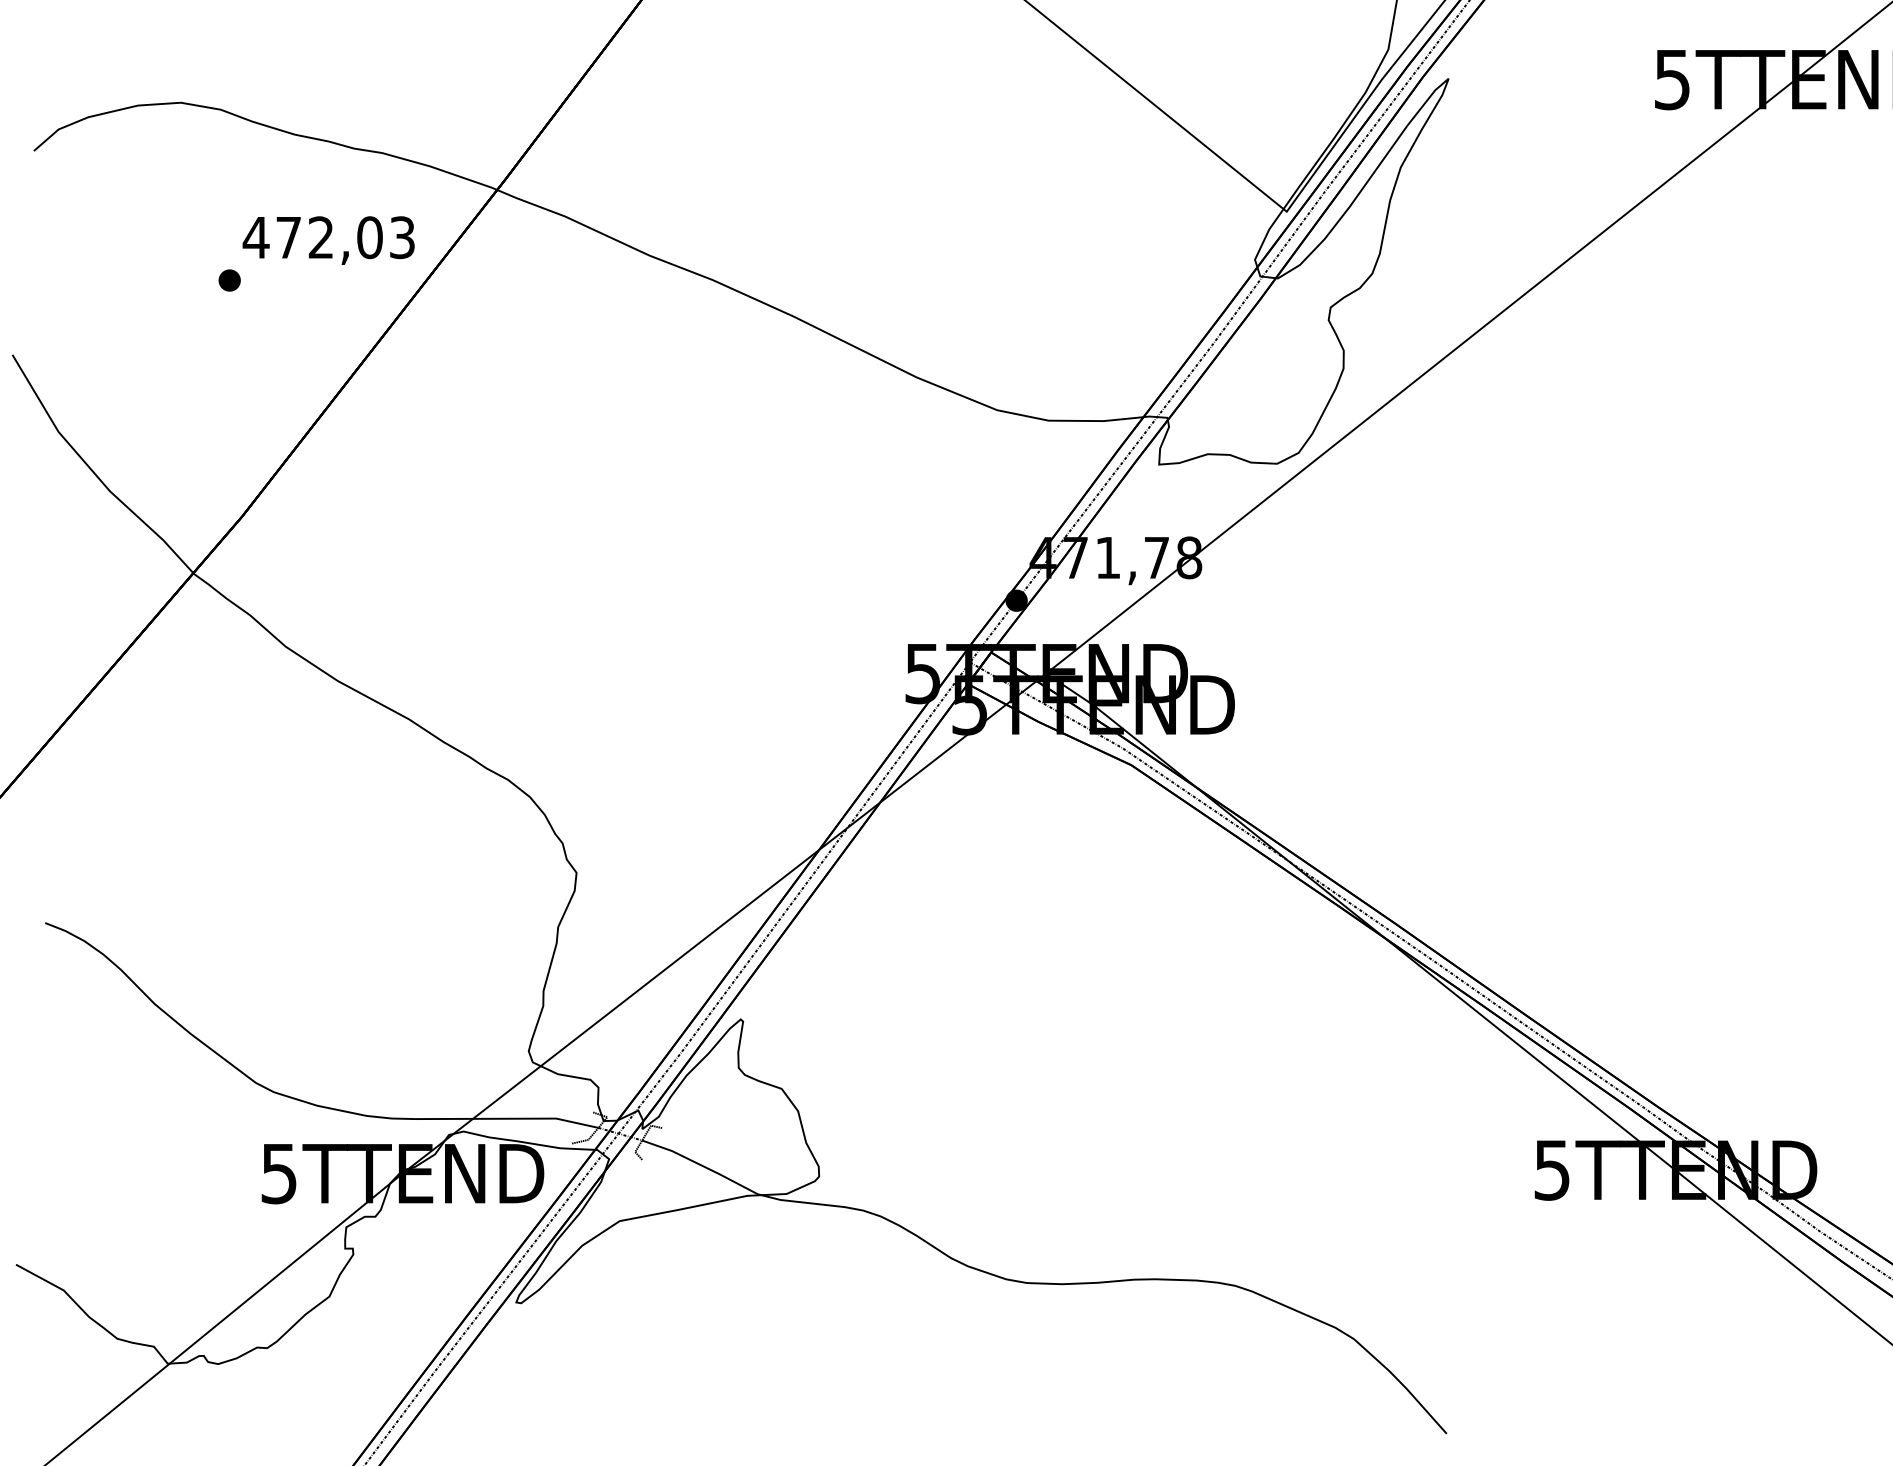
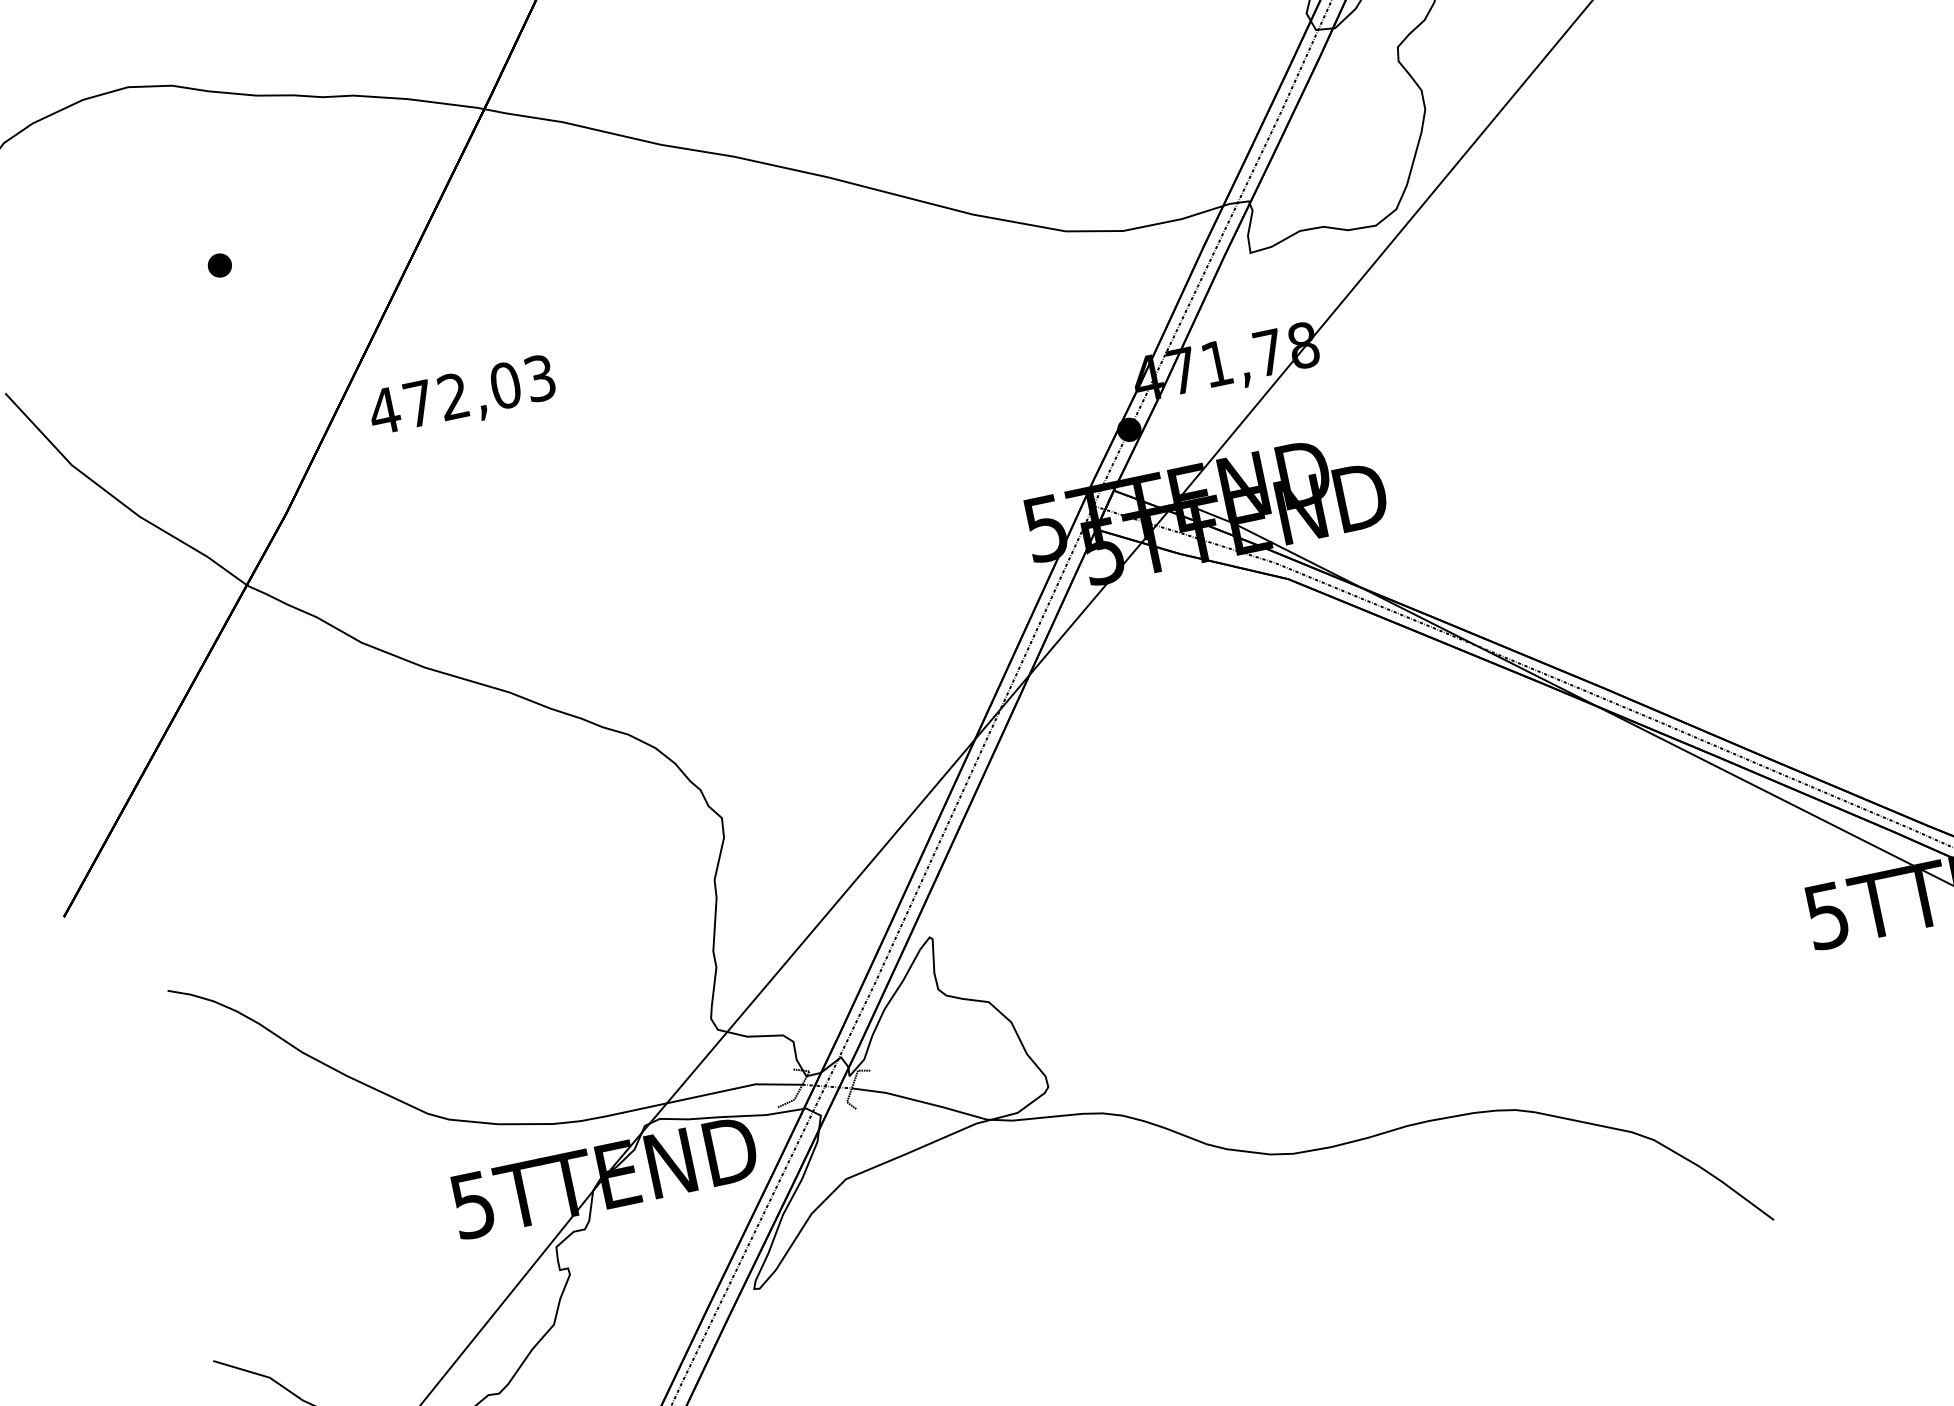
text: (328, 240) -> (462, 397), moved

